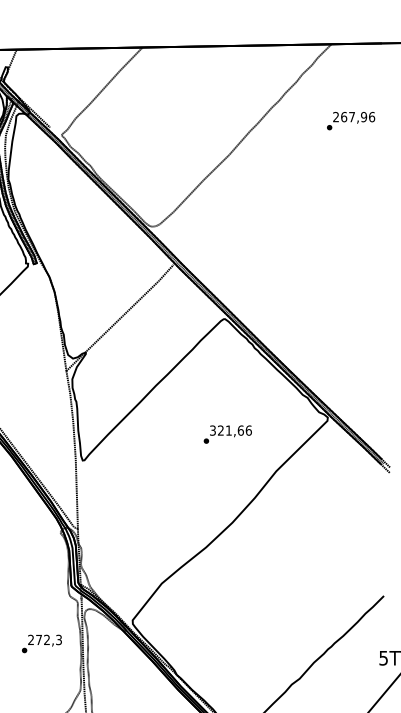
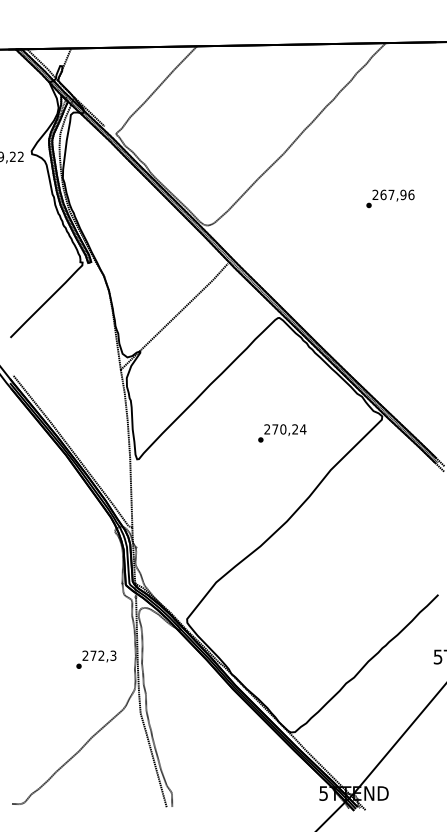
text: (351, 120) -> (390, 198), moved
text: (231, 430) -> (285, 429), 321,66 -> 270,24
text: (42, 643) -> (96, 659), moved

